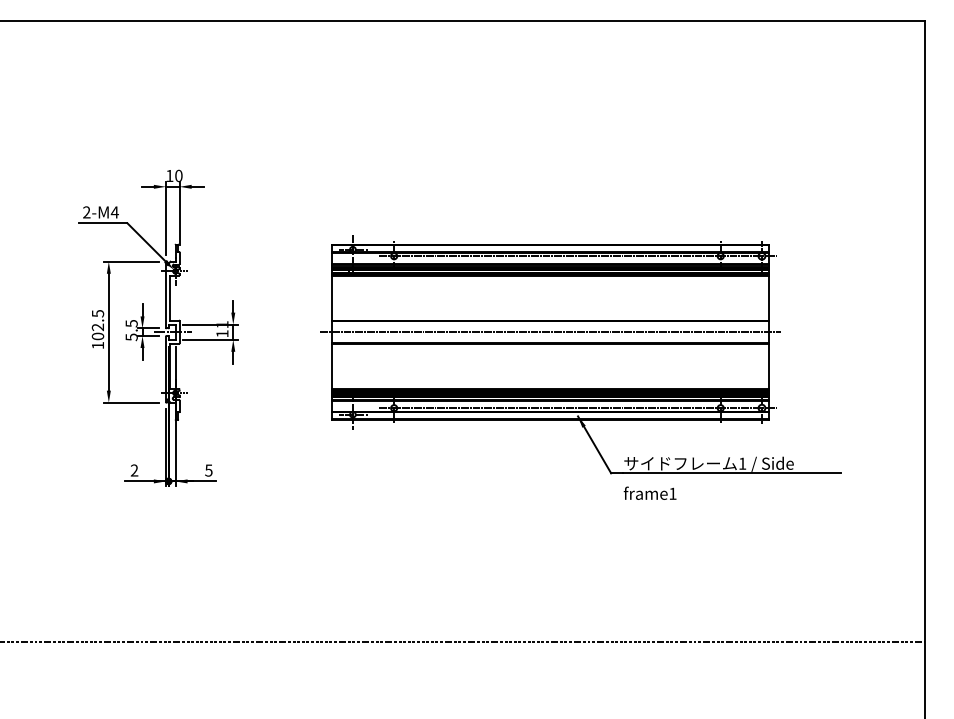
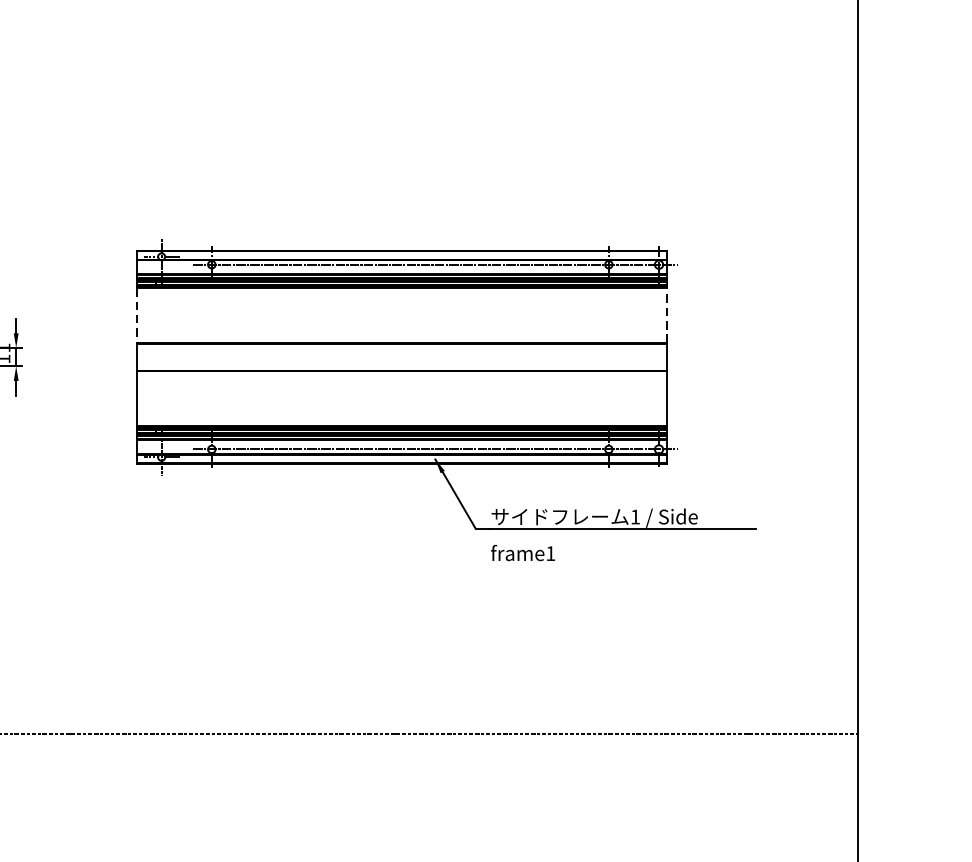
line: (332, 298) -> (136, 316), solid -> dashed
line: (768, 298) -> (666, 316), solid -> dashed
line: (550, 332) -> (401, 357), removed

